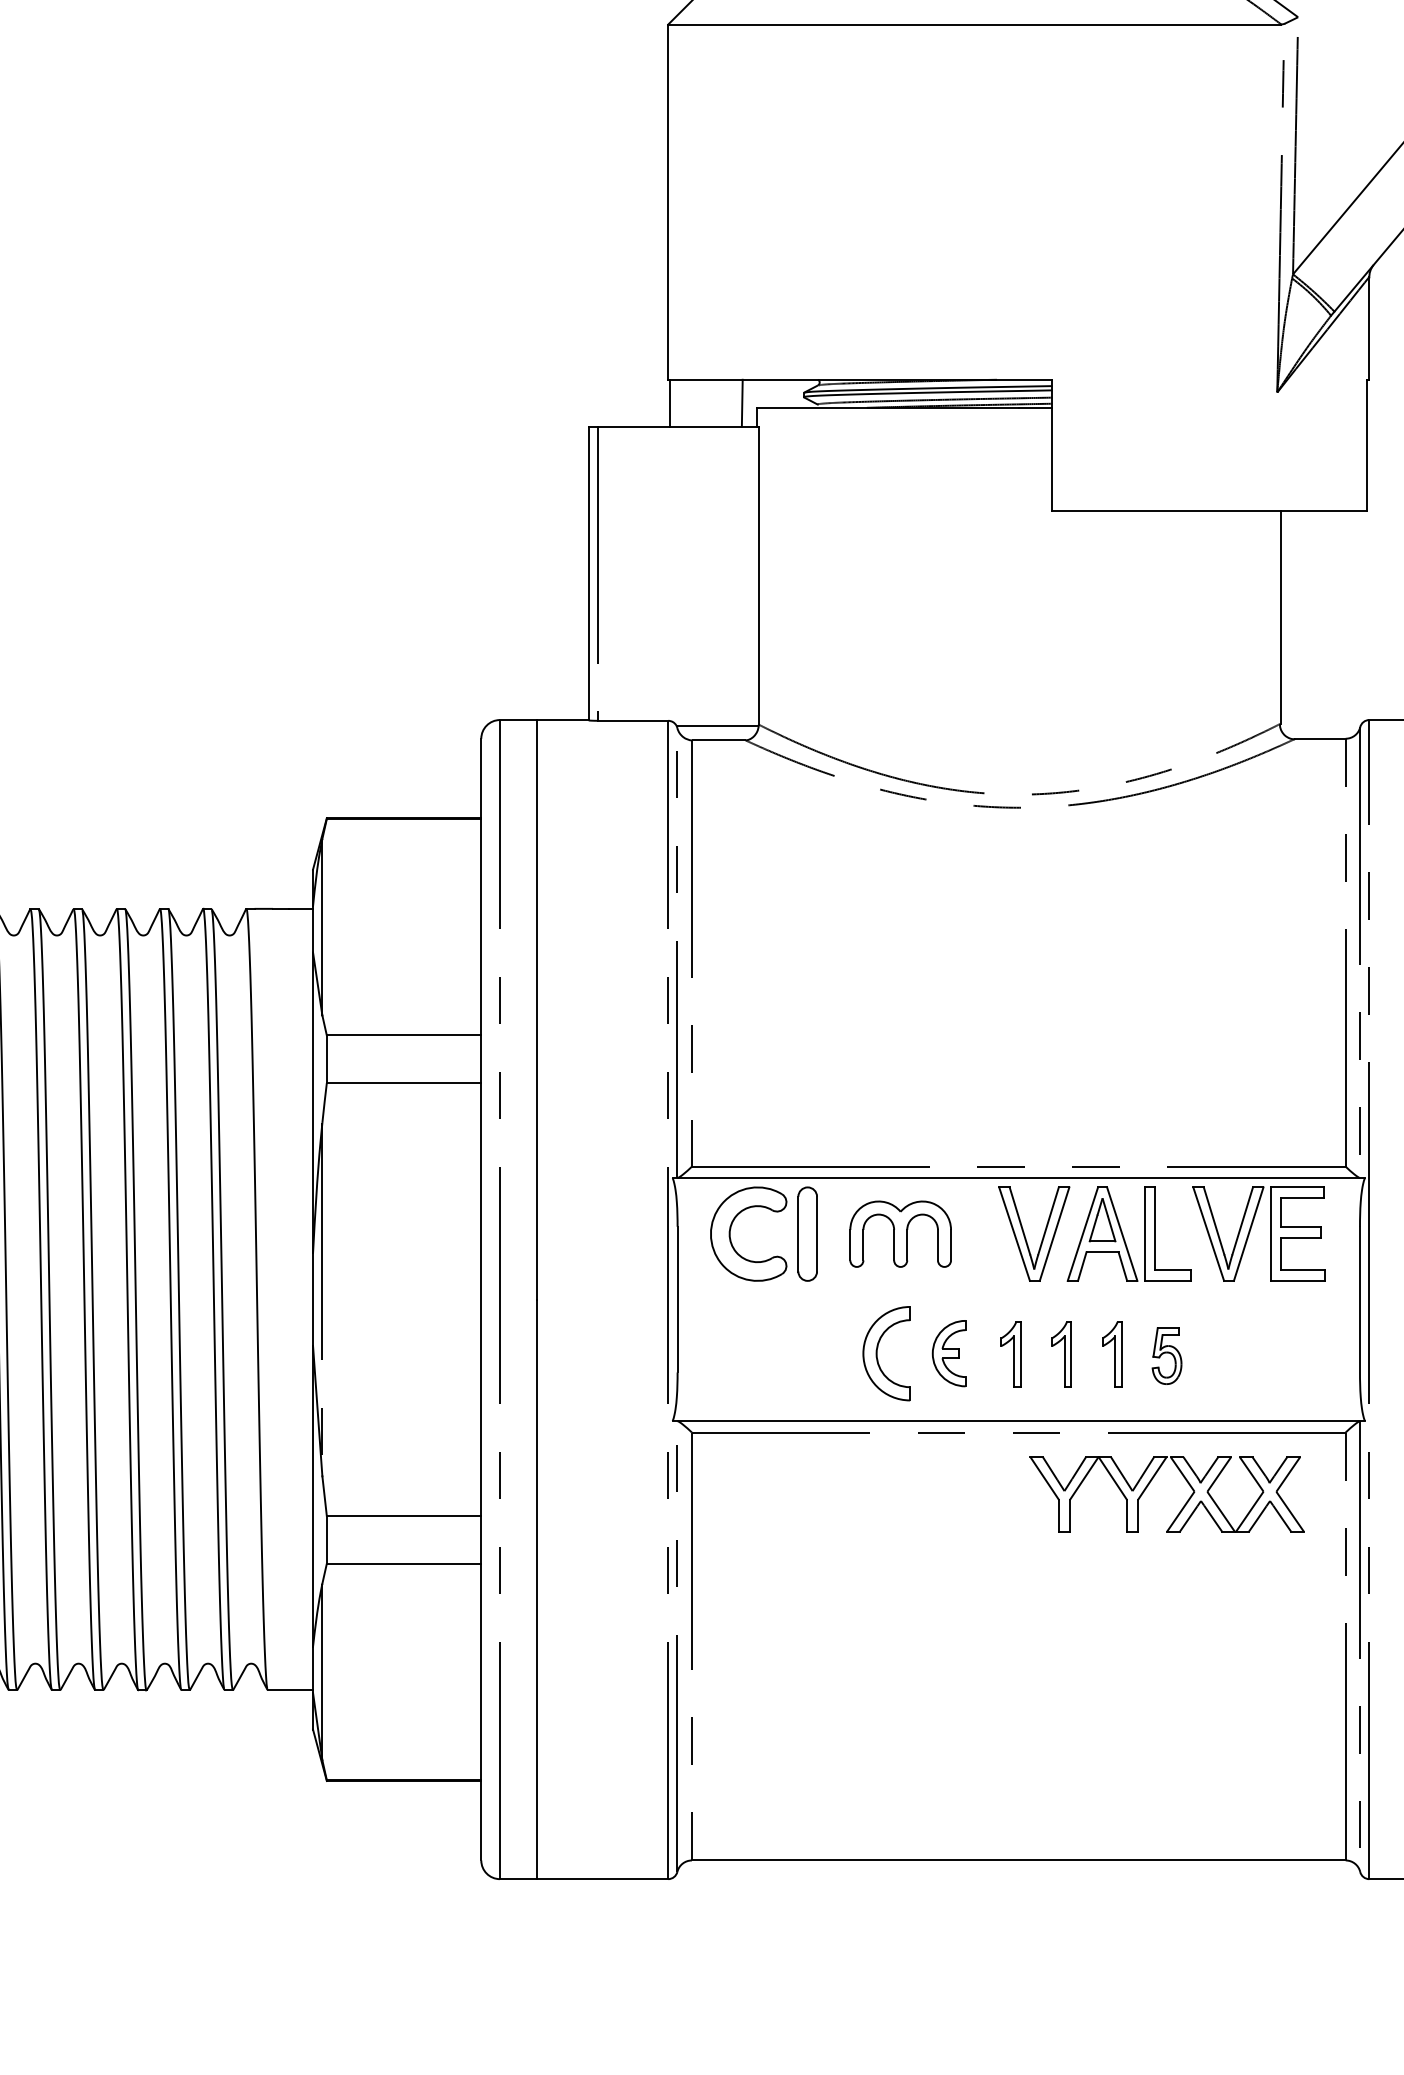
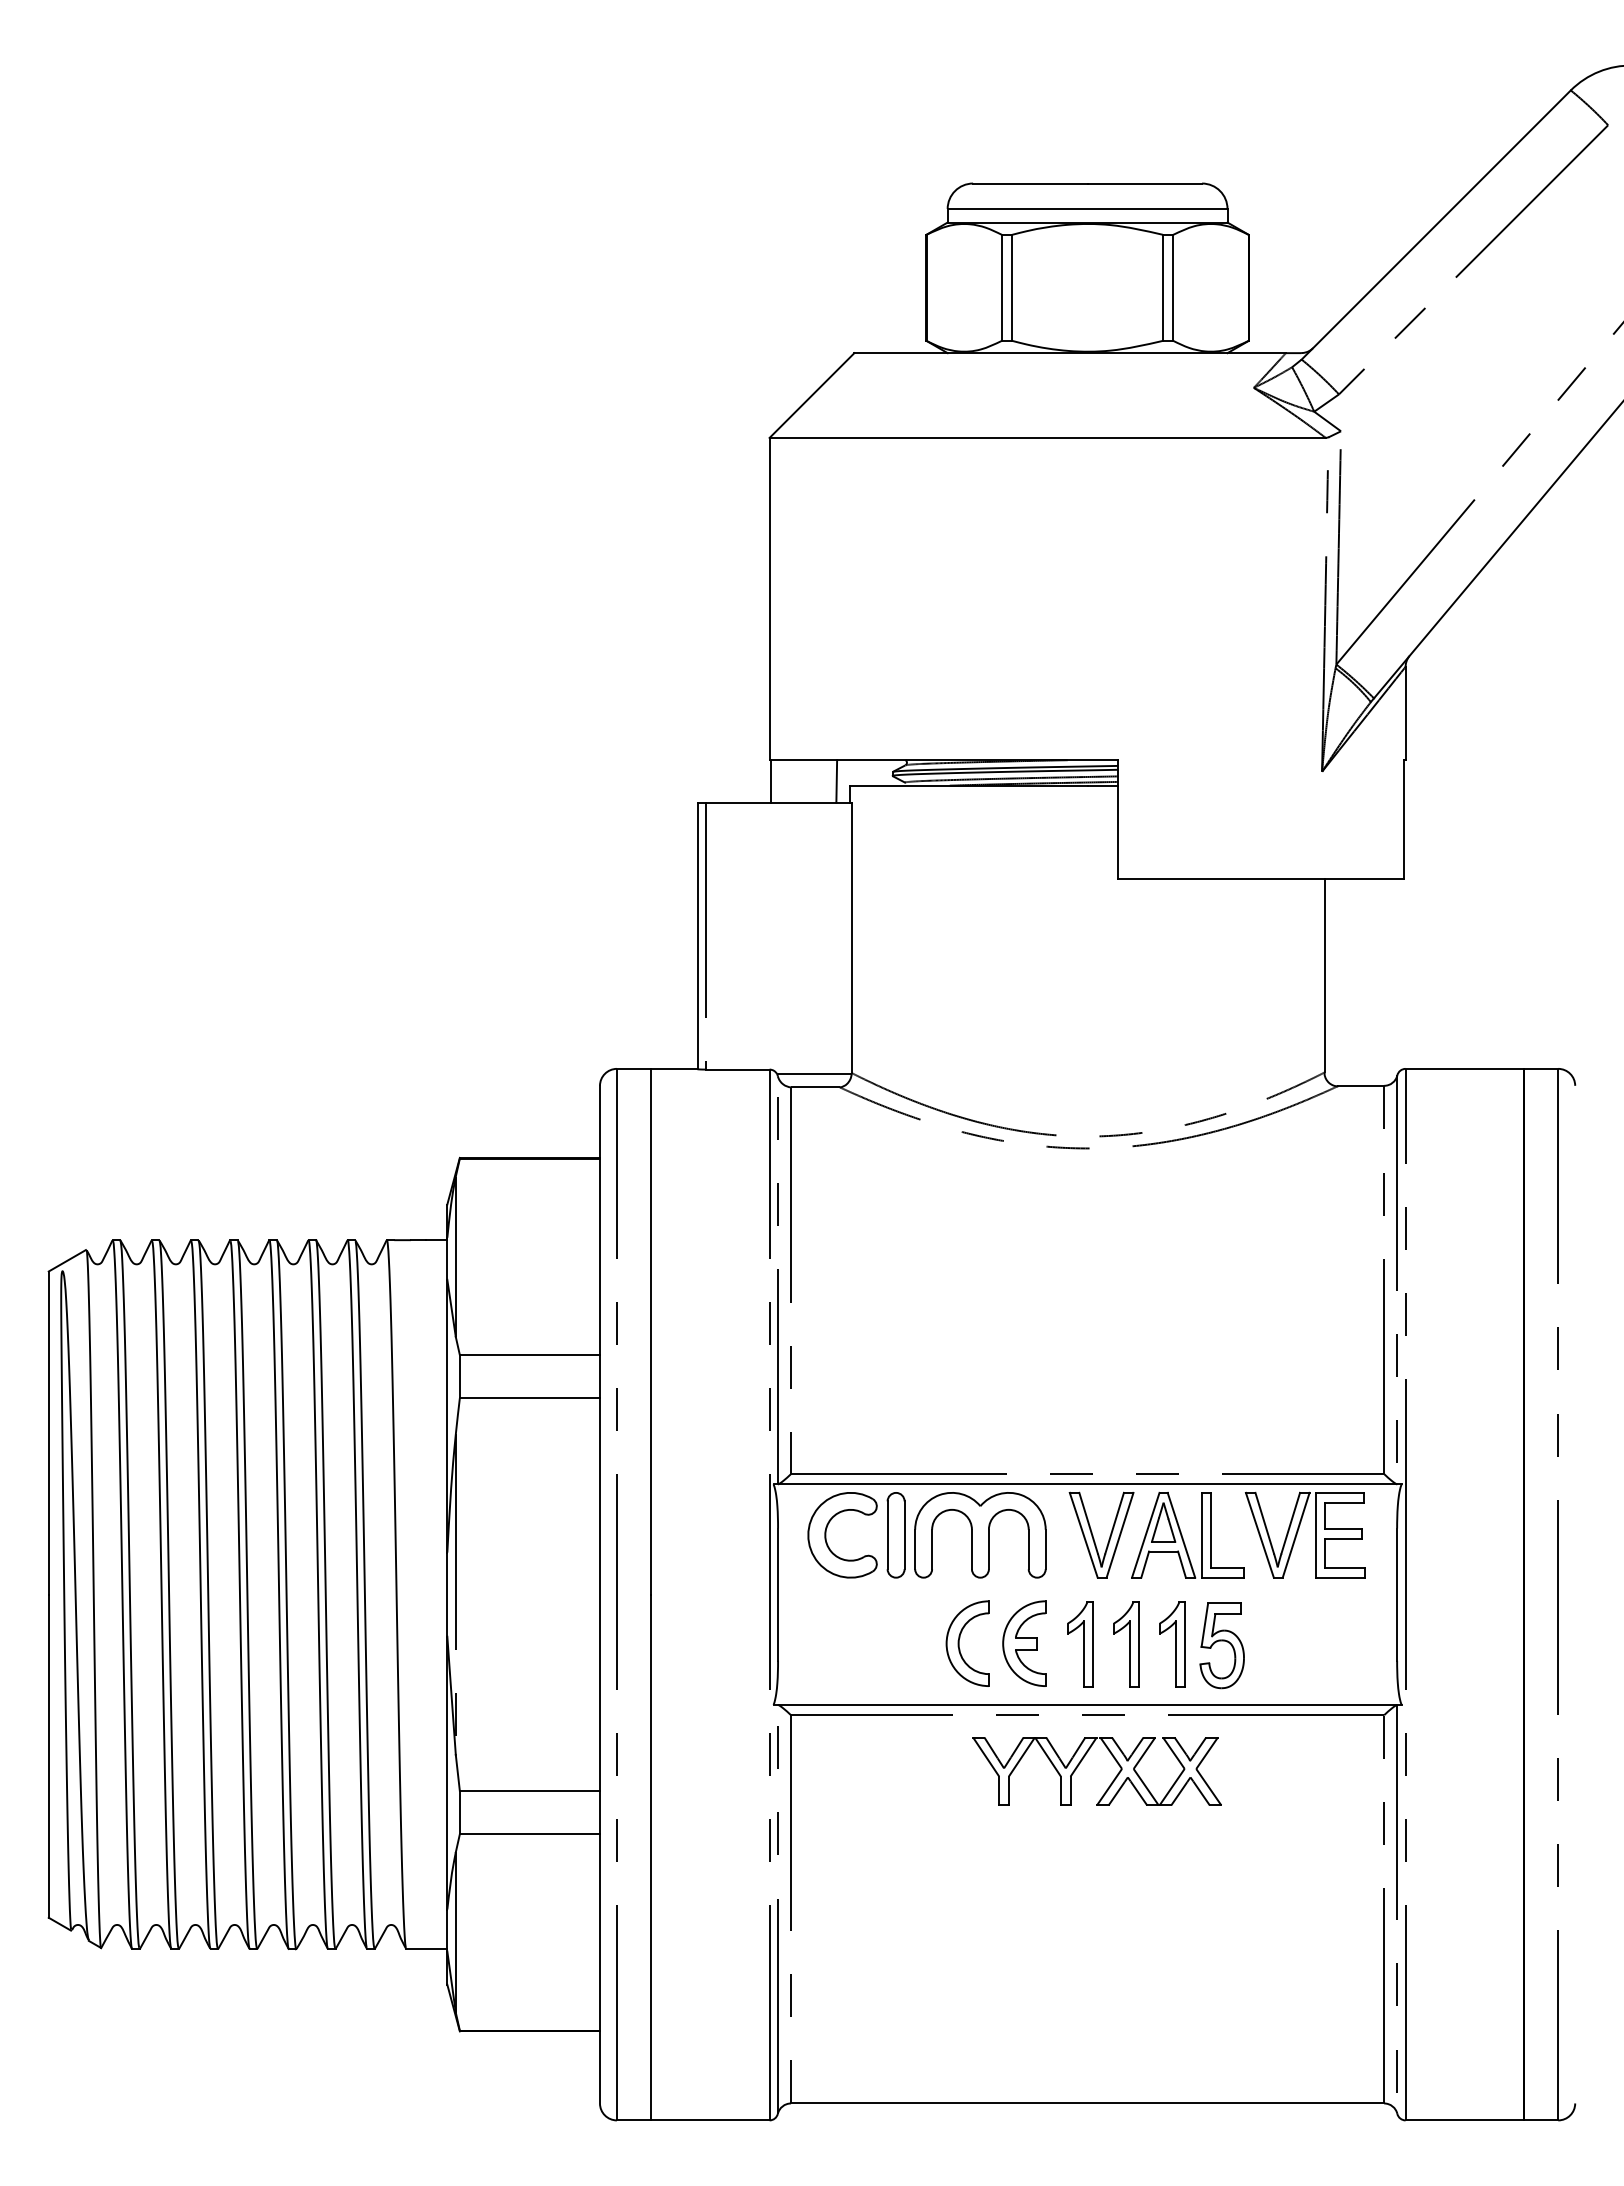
part: (900, 1234) -> (980, 1535), size x1.43
part: (949, 1353) -> (1024, 1643), size x1.43
part: (1010, 1354) -> (1080, 1644), size x1.43
part: (1061, 1354) -> (1126, 1644), size x1.43
part: (1112, 1354) -> (1172, 1644), size x1.43
part: (1166, 1355) -> (1221, 1645), size x1.67
part: (1149, 1484) -> (1081, 1762), moved

